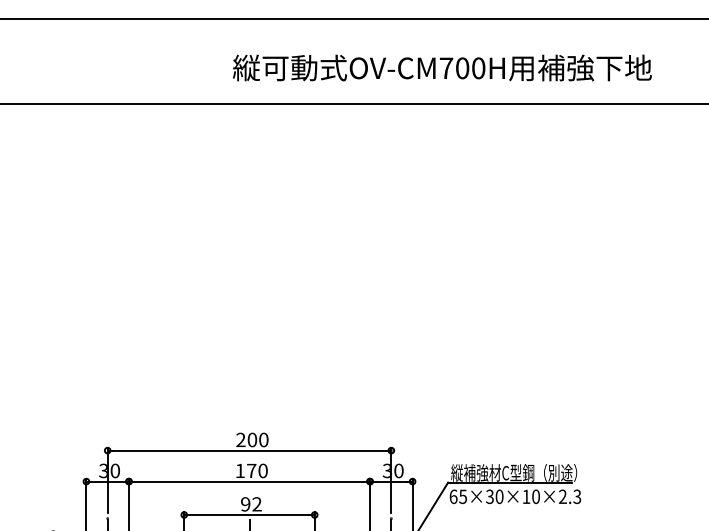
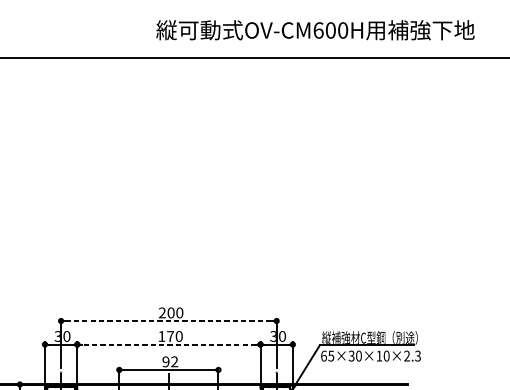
text: (446, 68) -> (318, 30), OV-CM700H -> OV-CM600H
line: (250, 450) -> (169, 320), solid -> dashed
line: (249, 481) -> (168, 344), solid -> dashed

